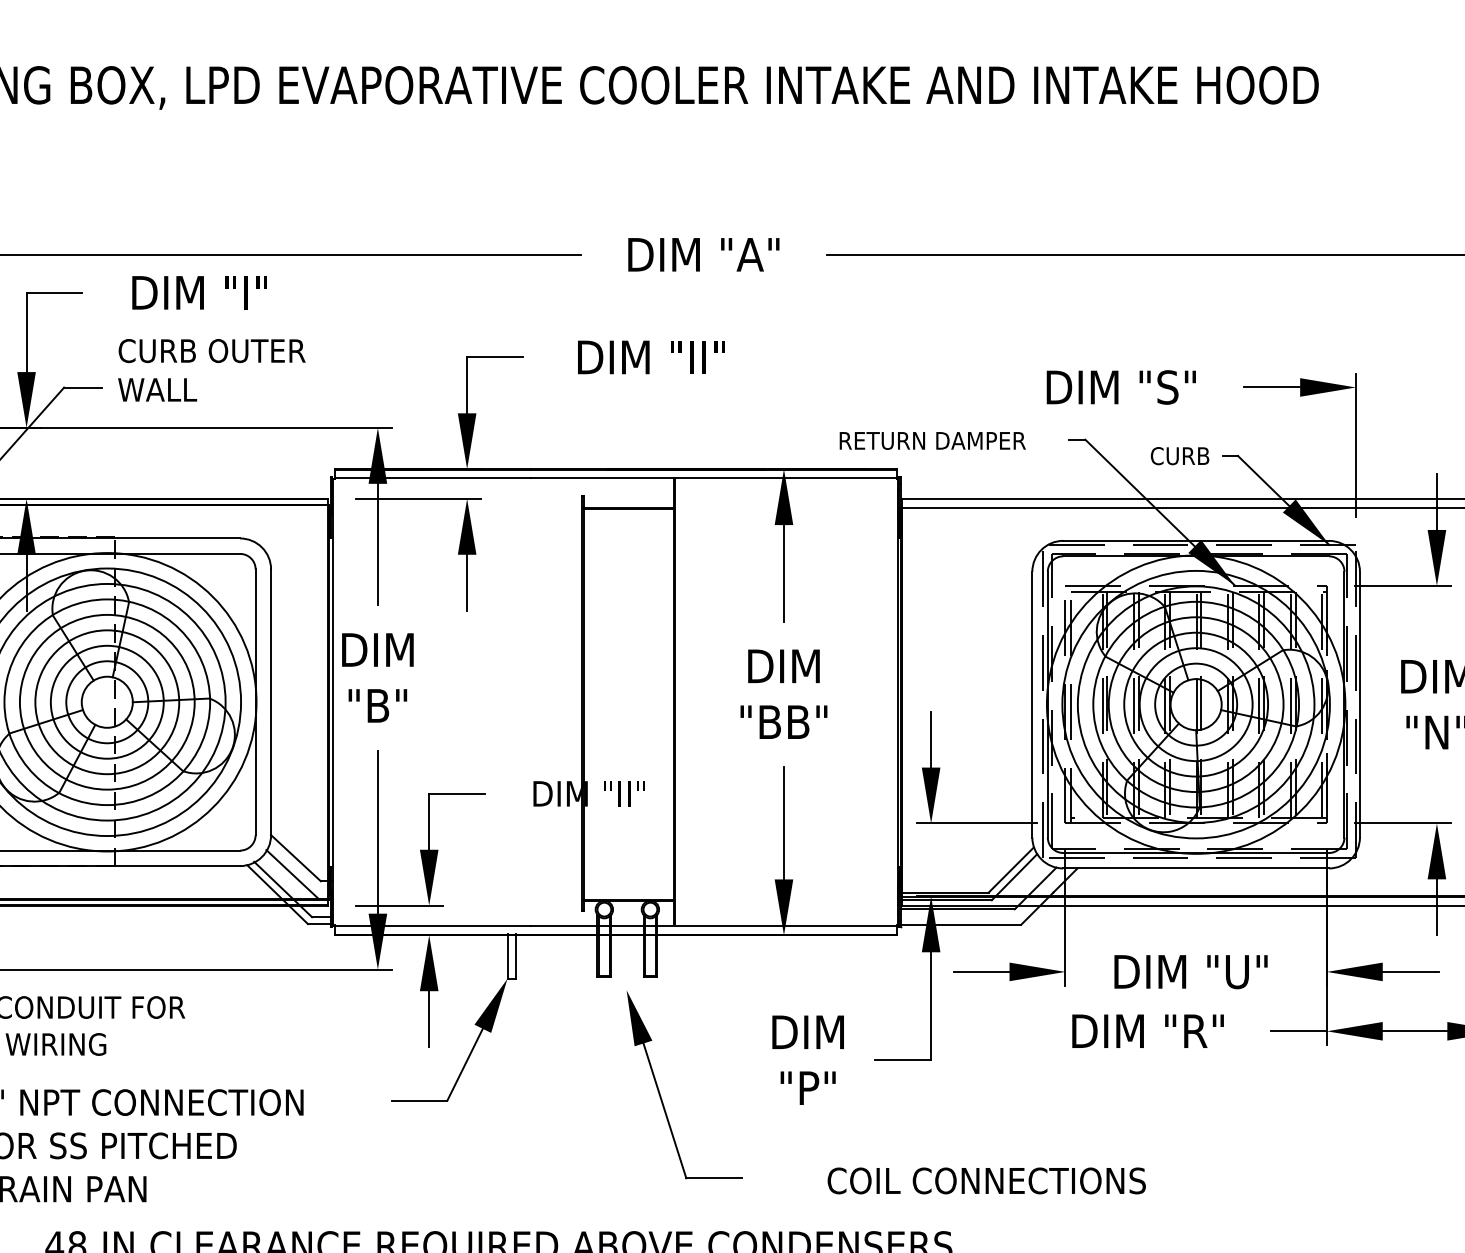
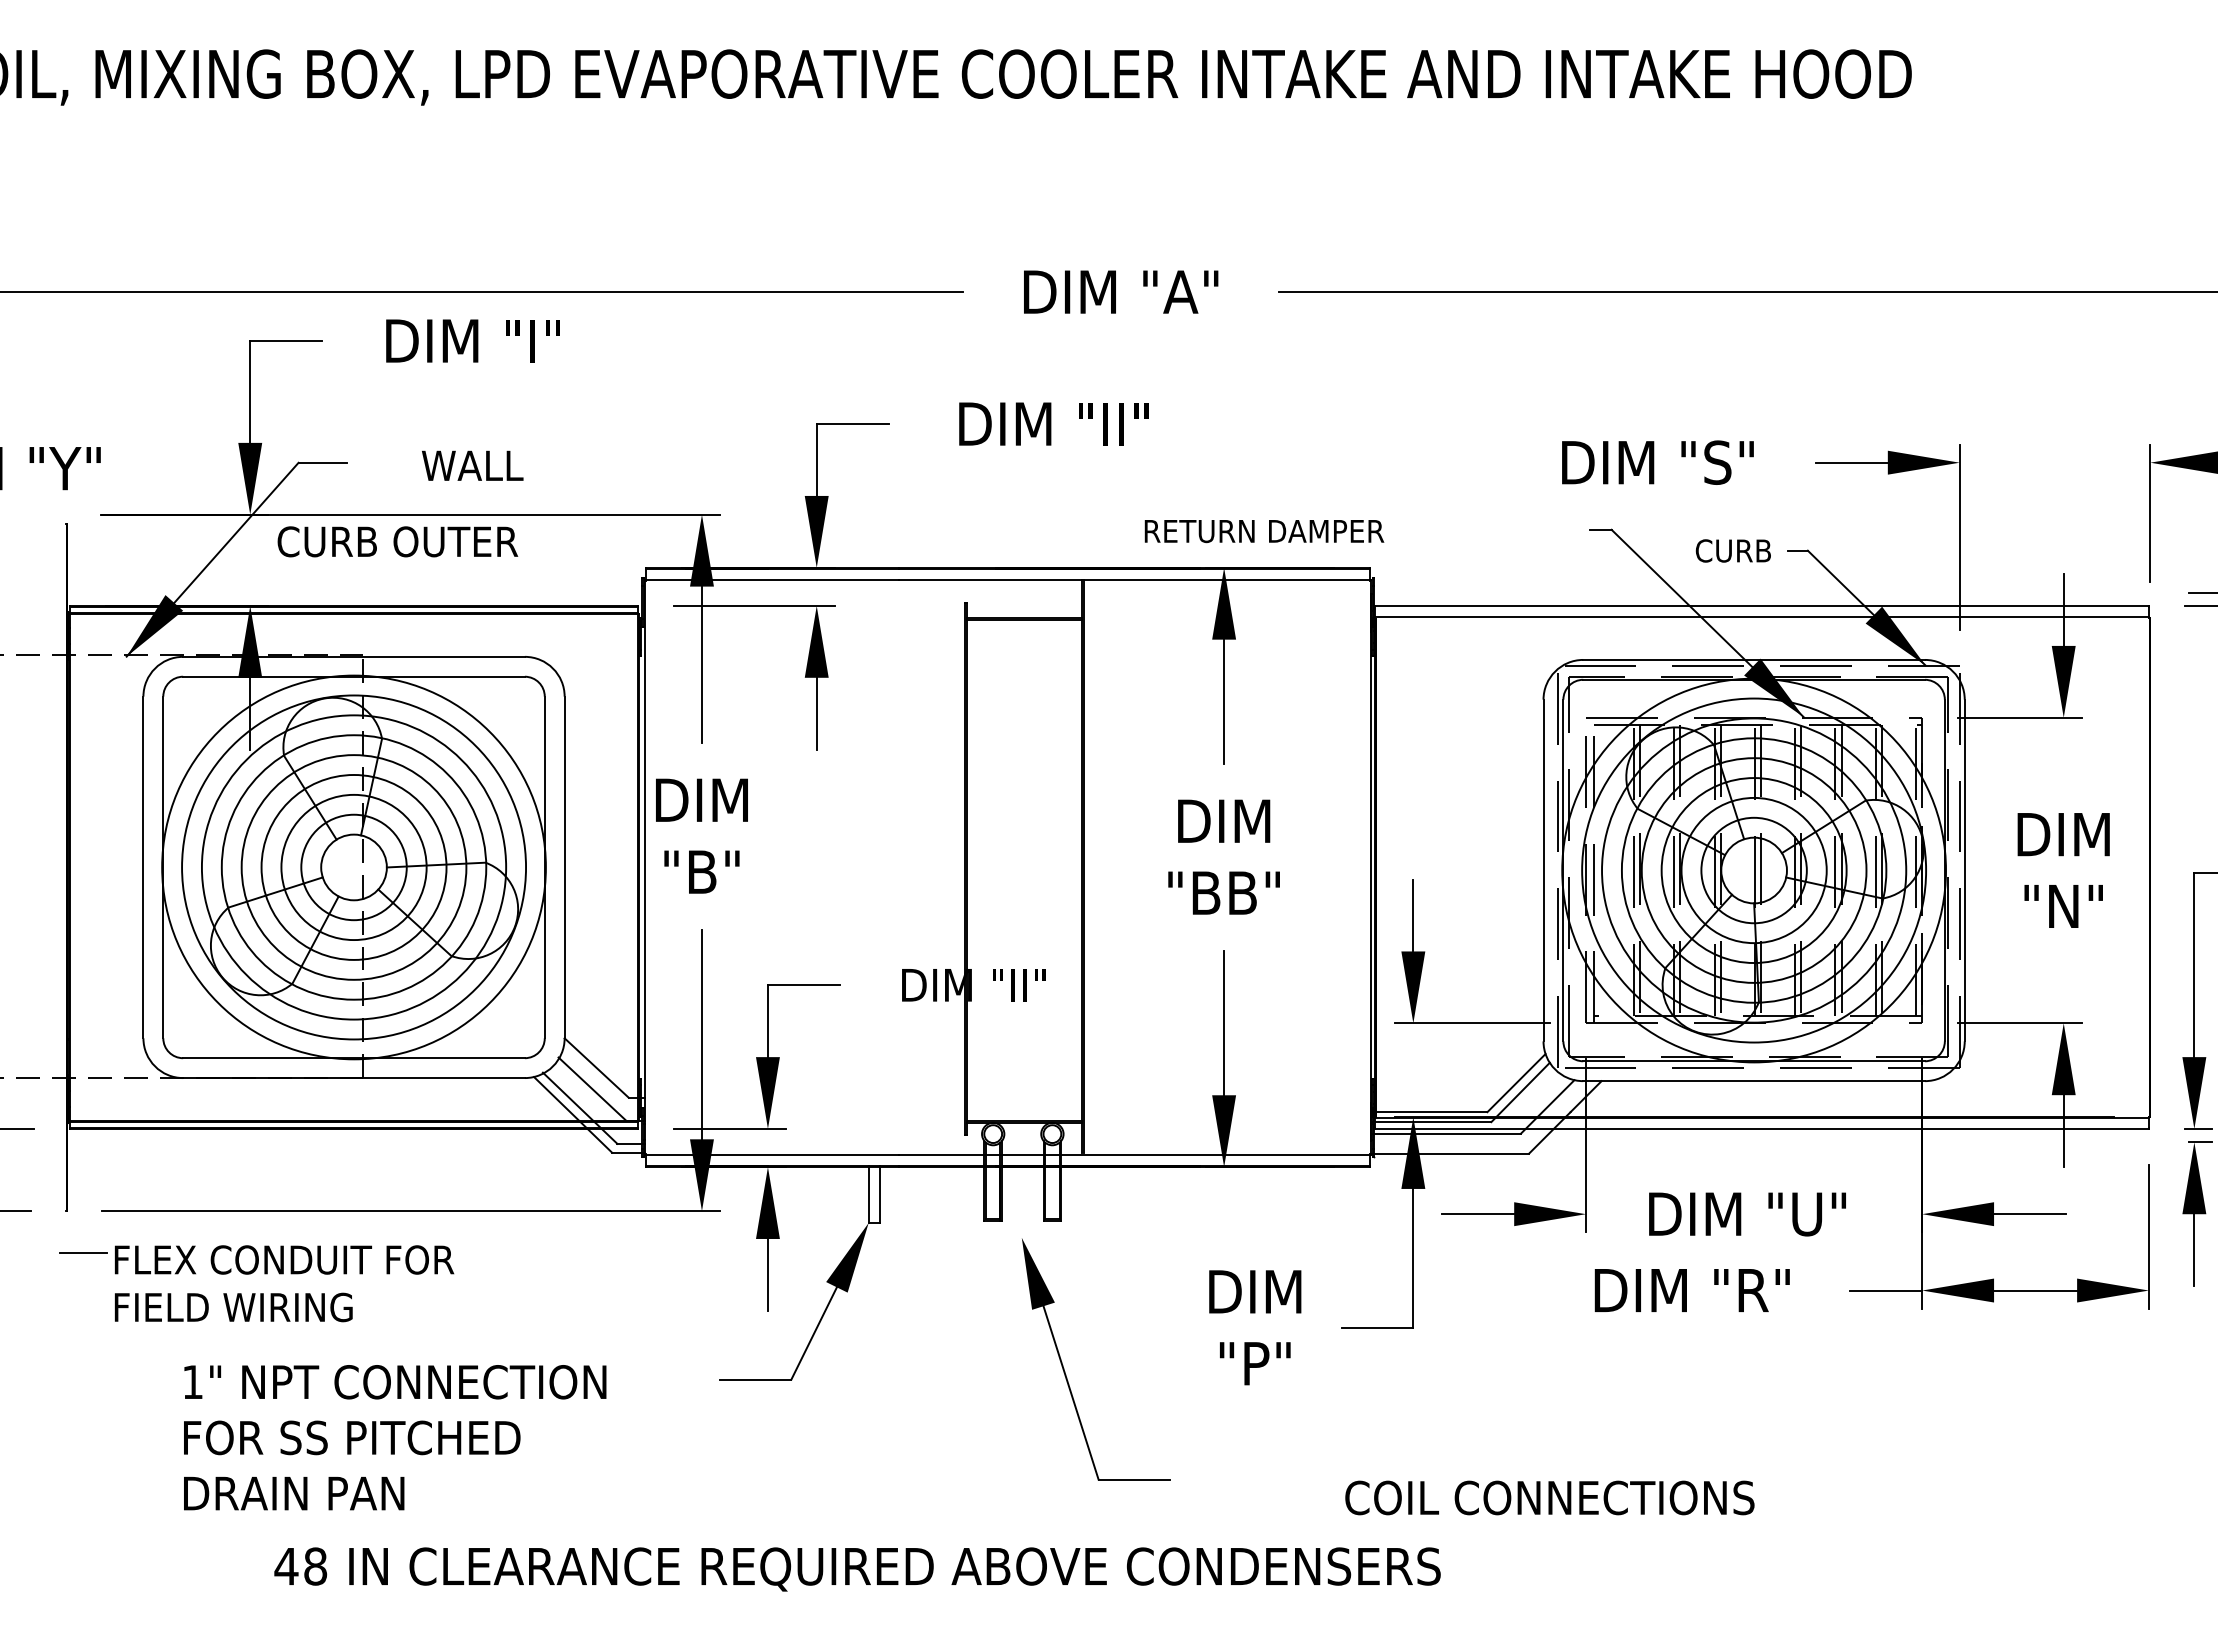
text: (211, 350) -> (397, 541), moved
text: (157, 389) -> (472, 465), moved
text: (932, 440) -> (1264, 531), moved
text: (986, 1180) -> (1549, 1497), moved

